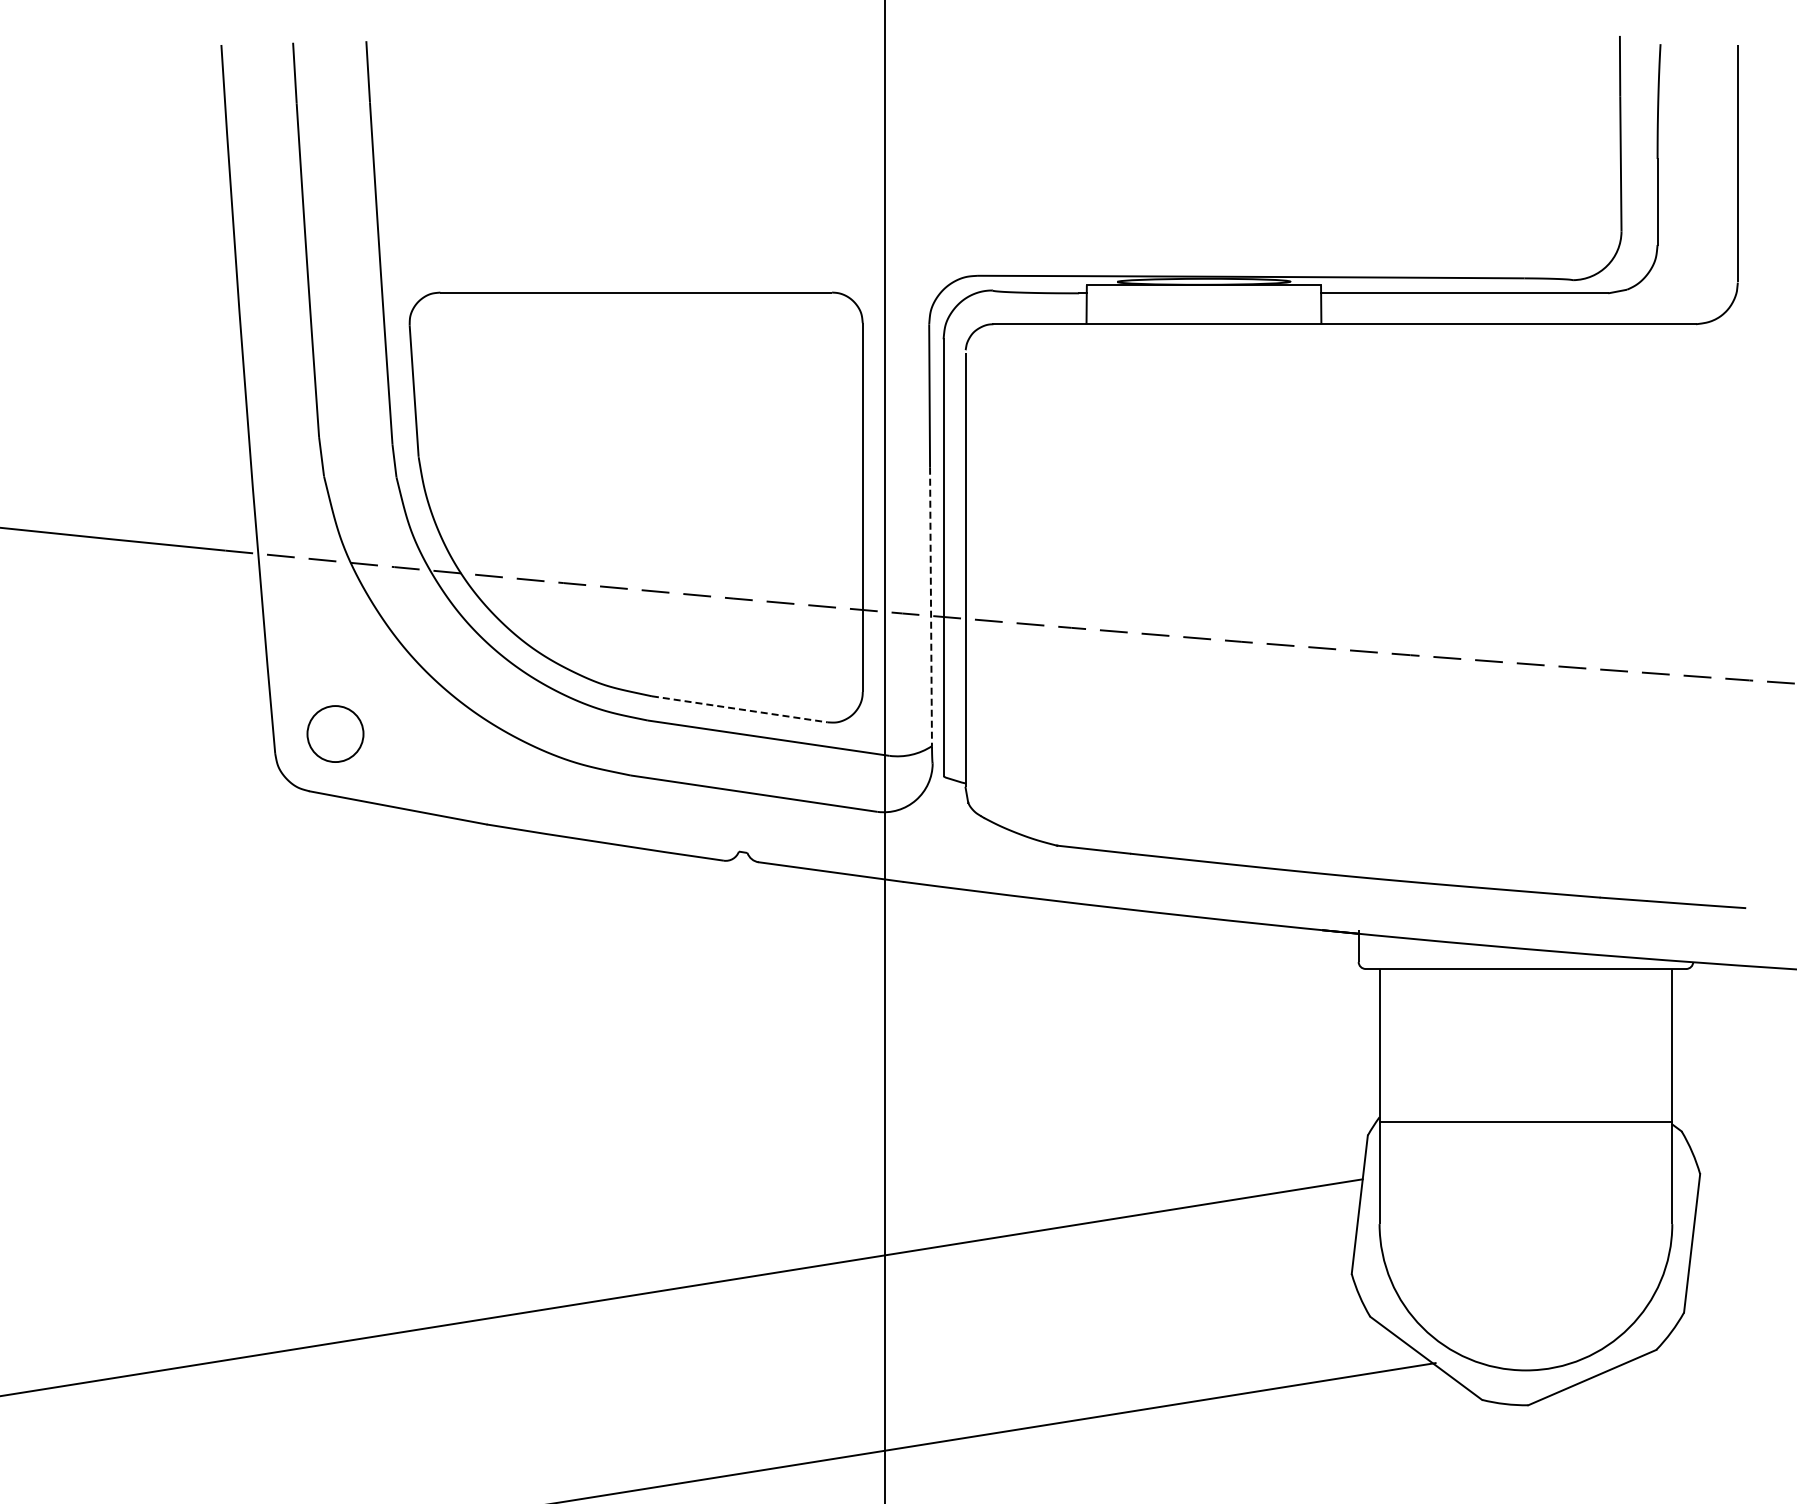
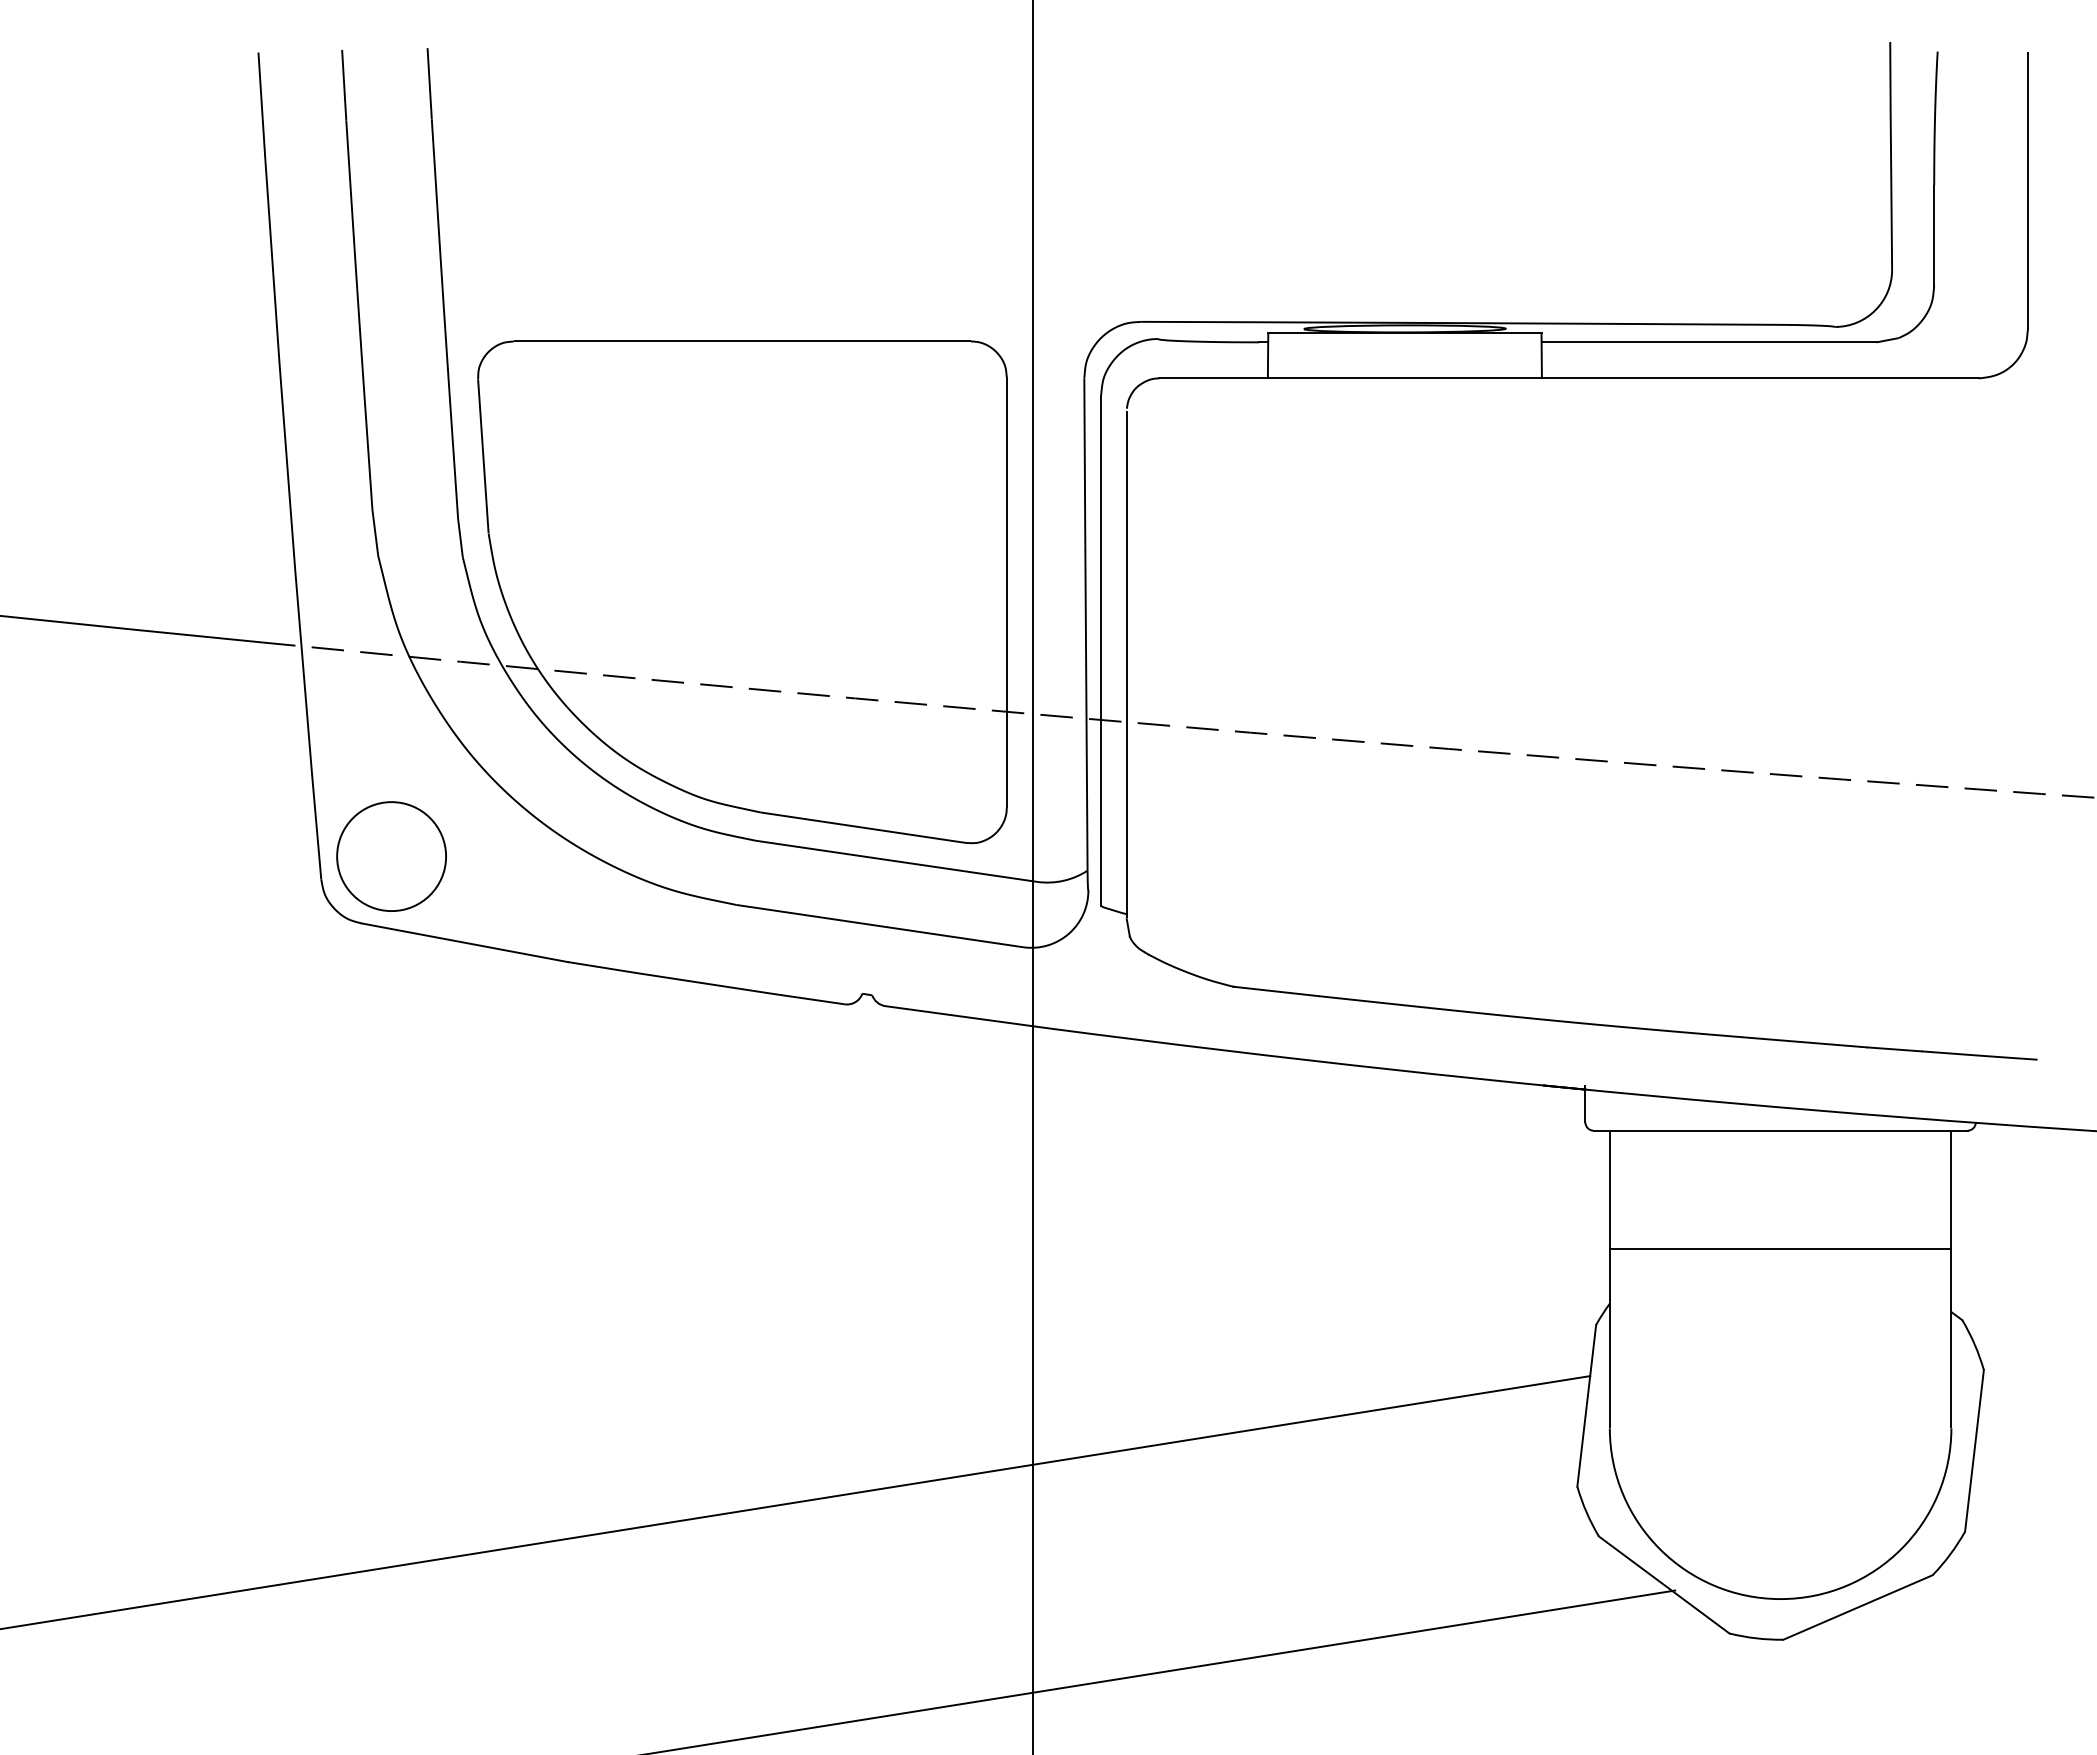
line: (931, 607) -> (1087, 708), dashed -> solid
line: (739, 709) -> (862, 827), dashed -> solid
circle: (335, 733) -> (391, 855), size x1.67
line: (1525, 1121) -> (1780, 1249), moved

